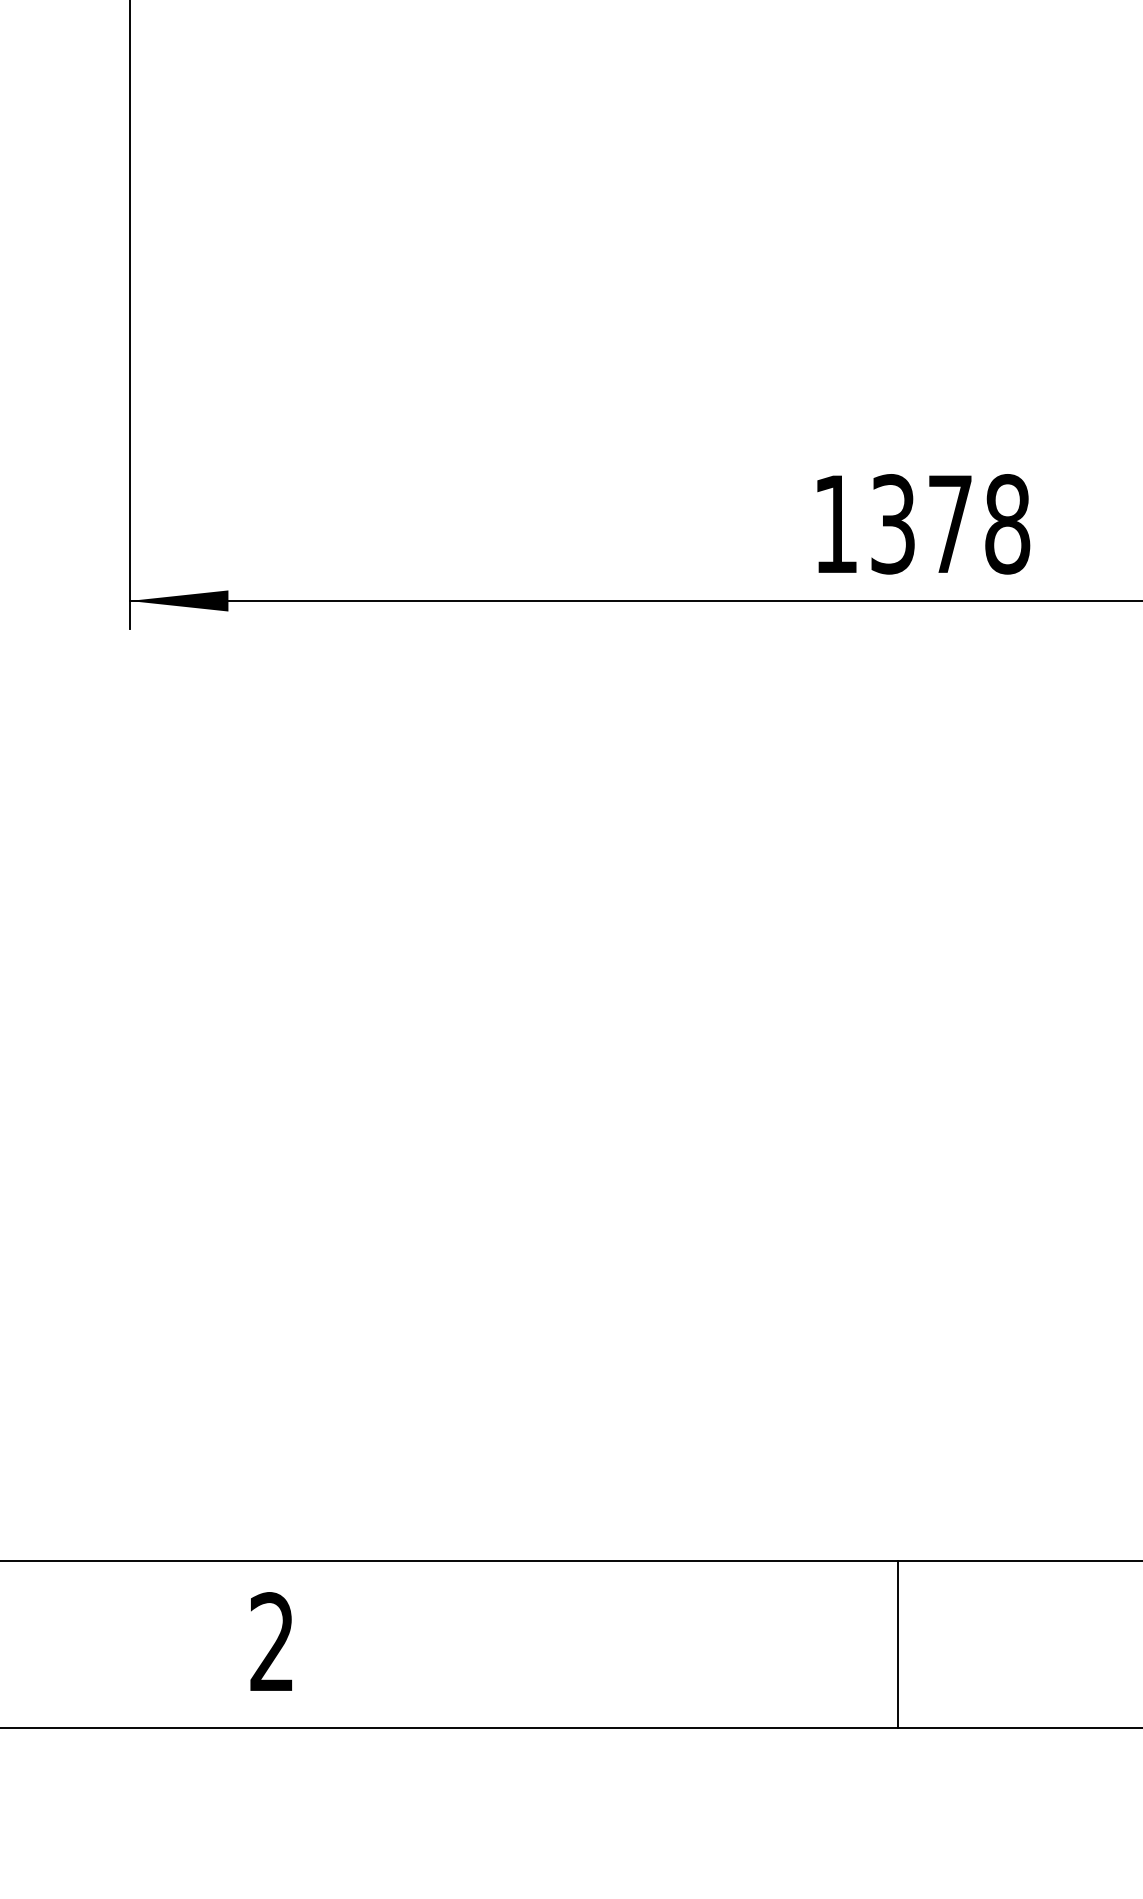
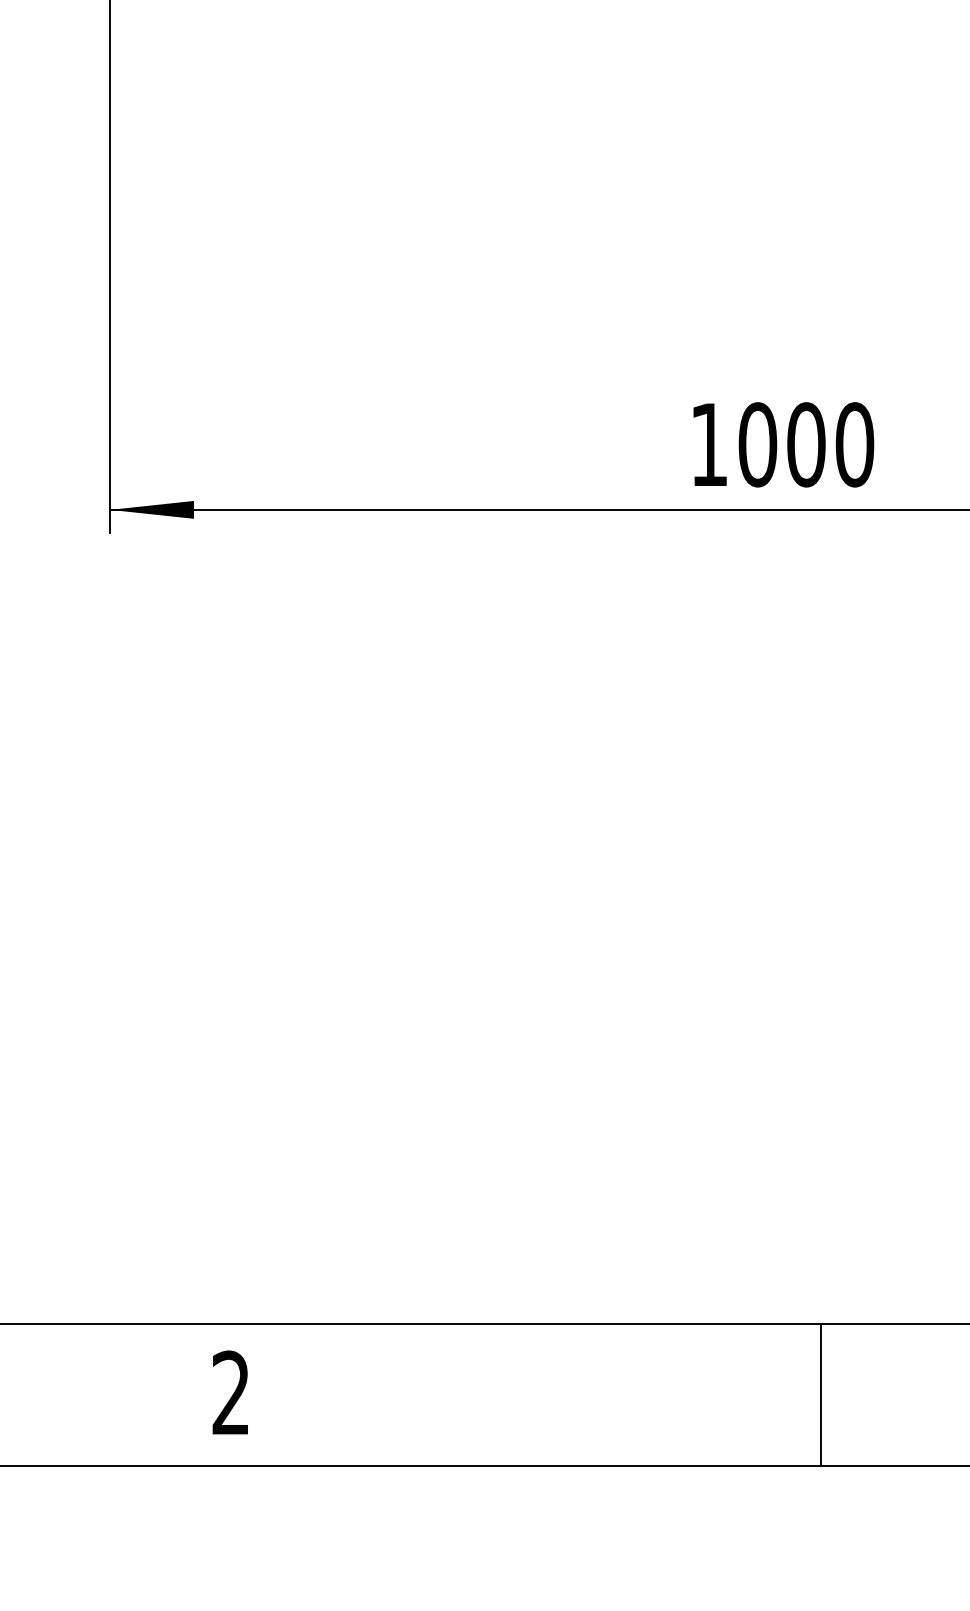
text: (950, 524) -> (806, 445), 1378 -> 1000
line: (898, 1644) -> (820, 1394), moved

